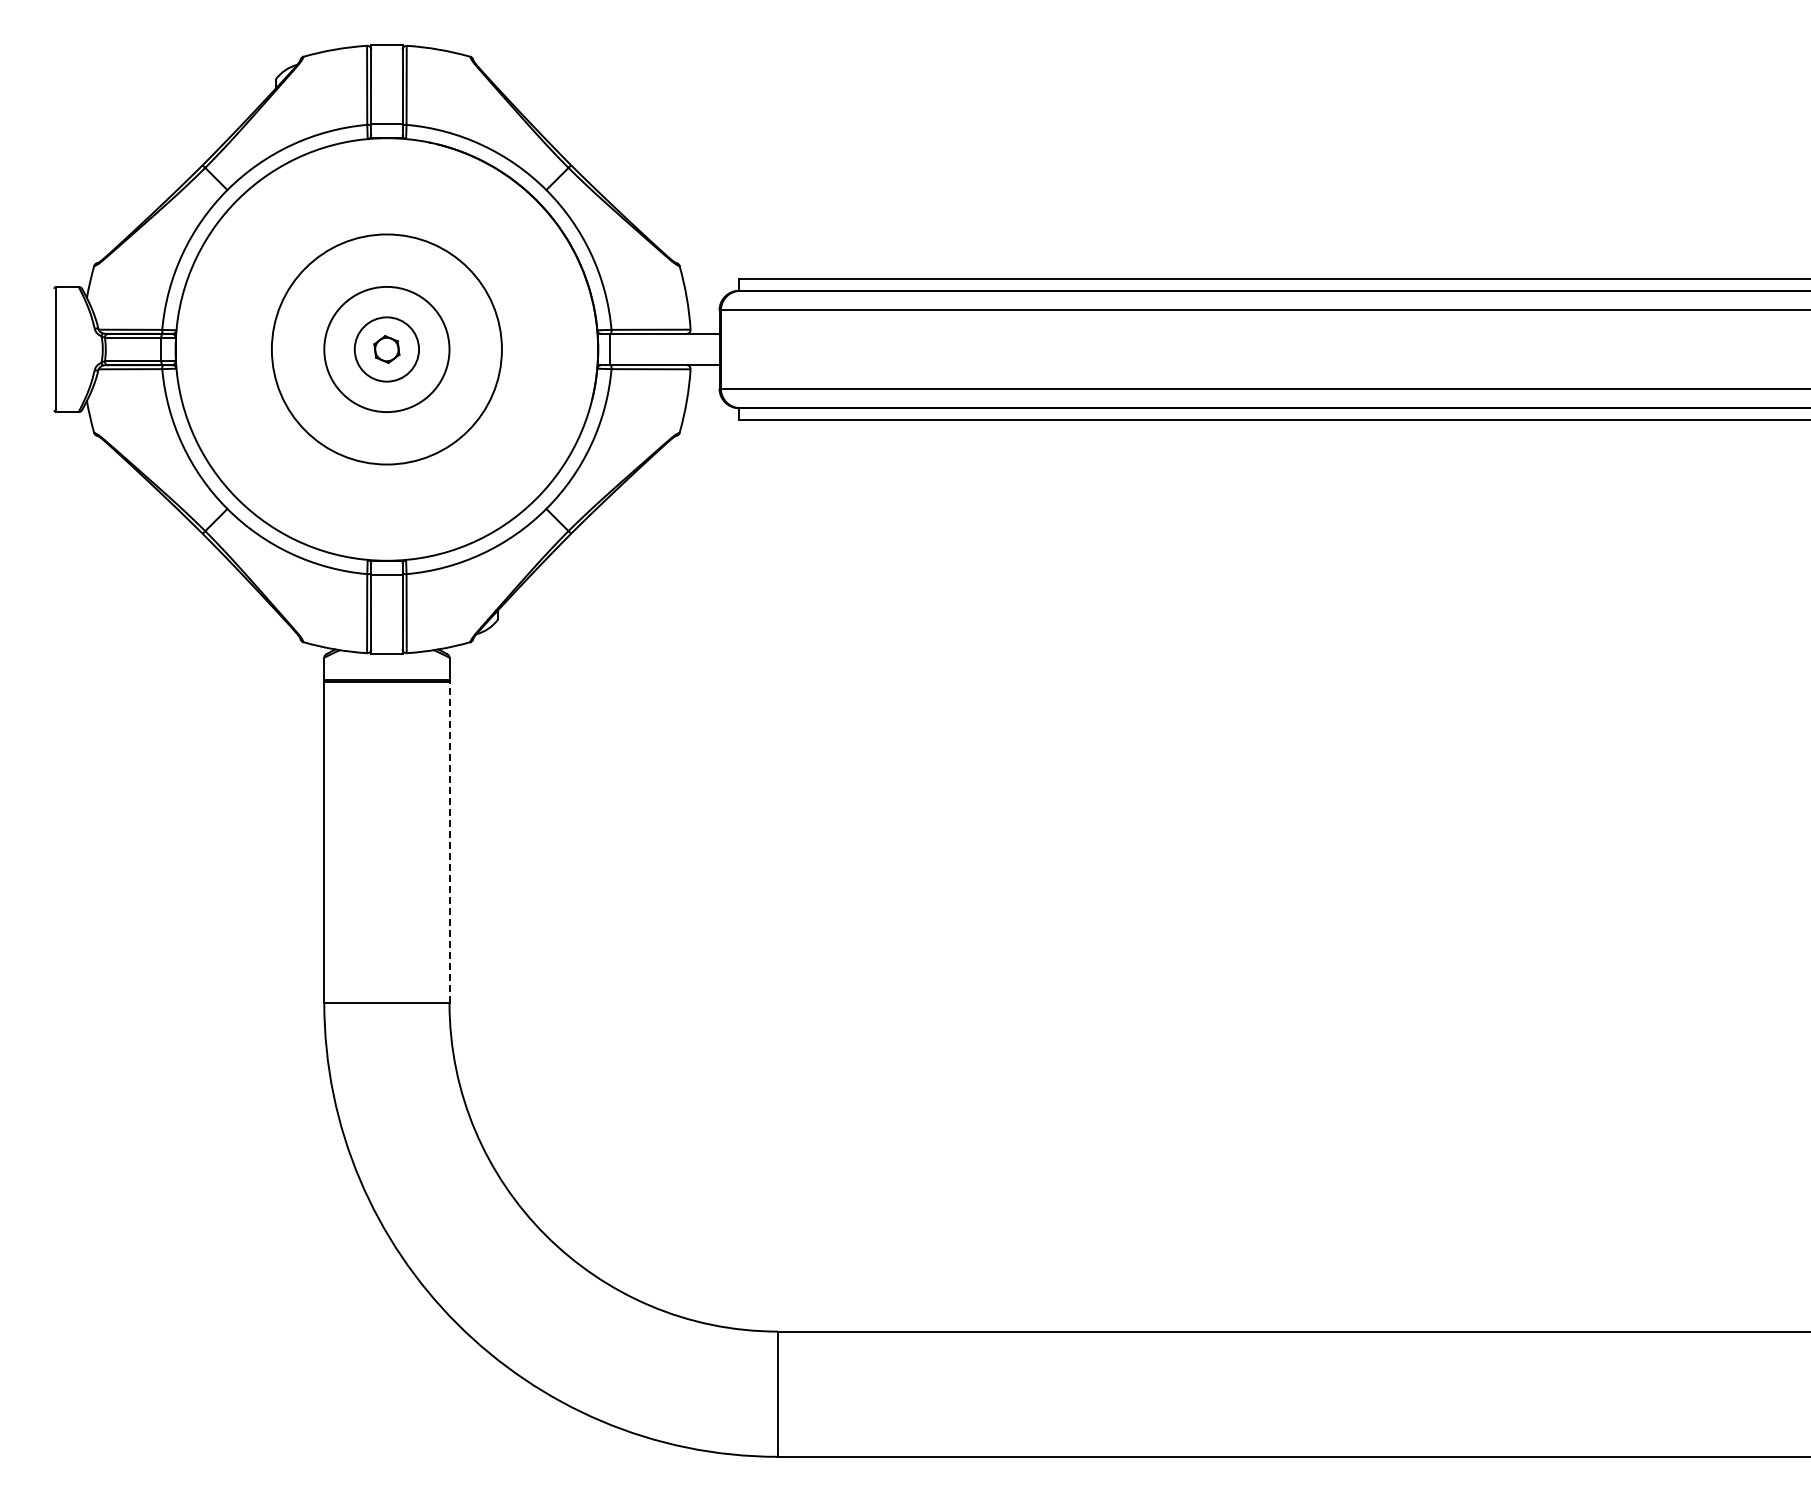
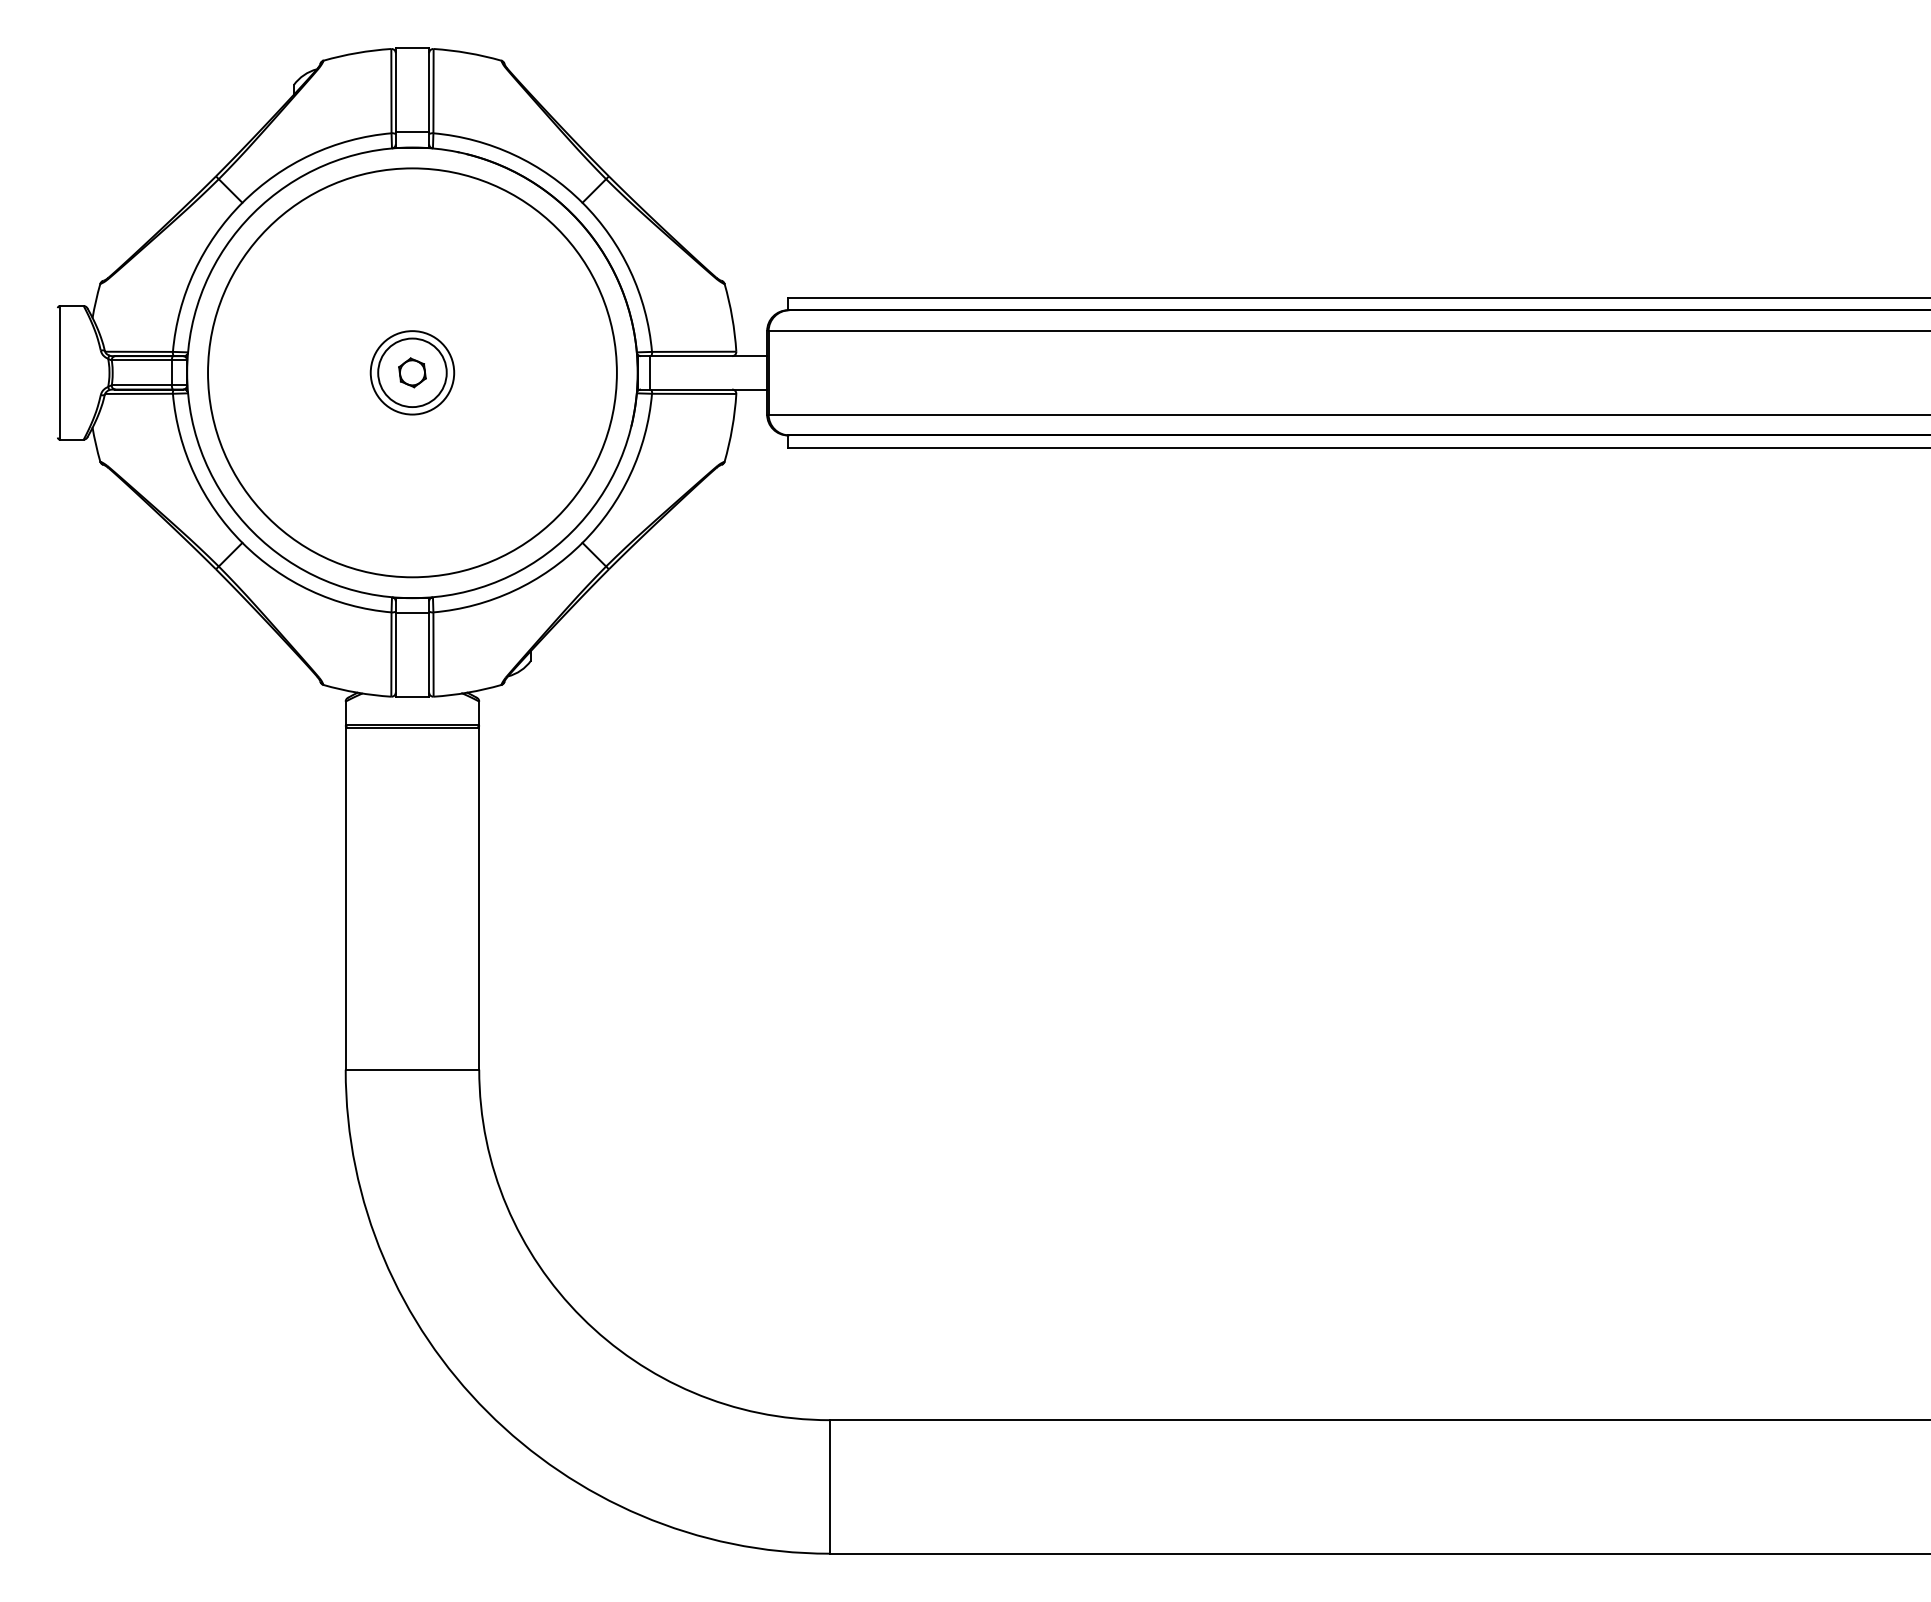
circle: (386, 349) -> (412, 372), size x0.62
circle: (386, 349) -> (412, 372), size x1.67
line: (449, 842) -> (479, 898), dashed -> solid

